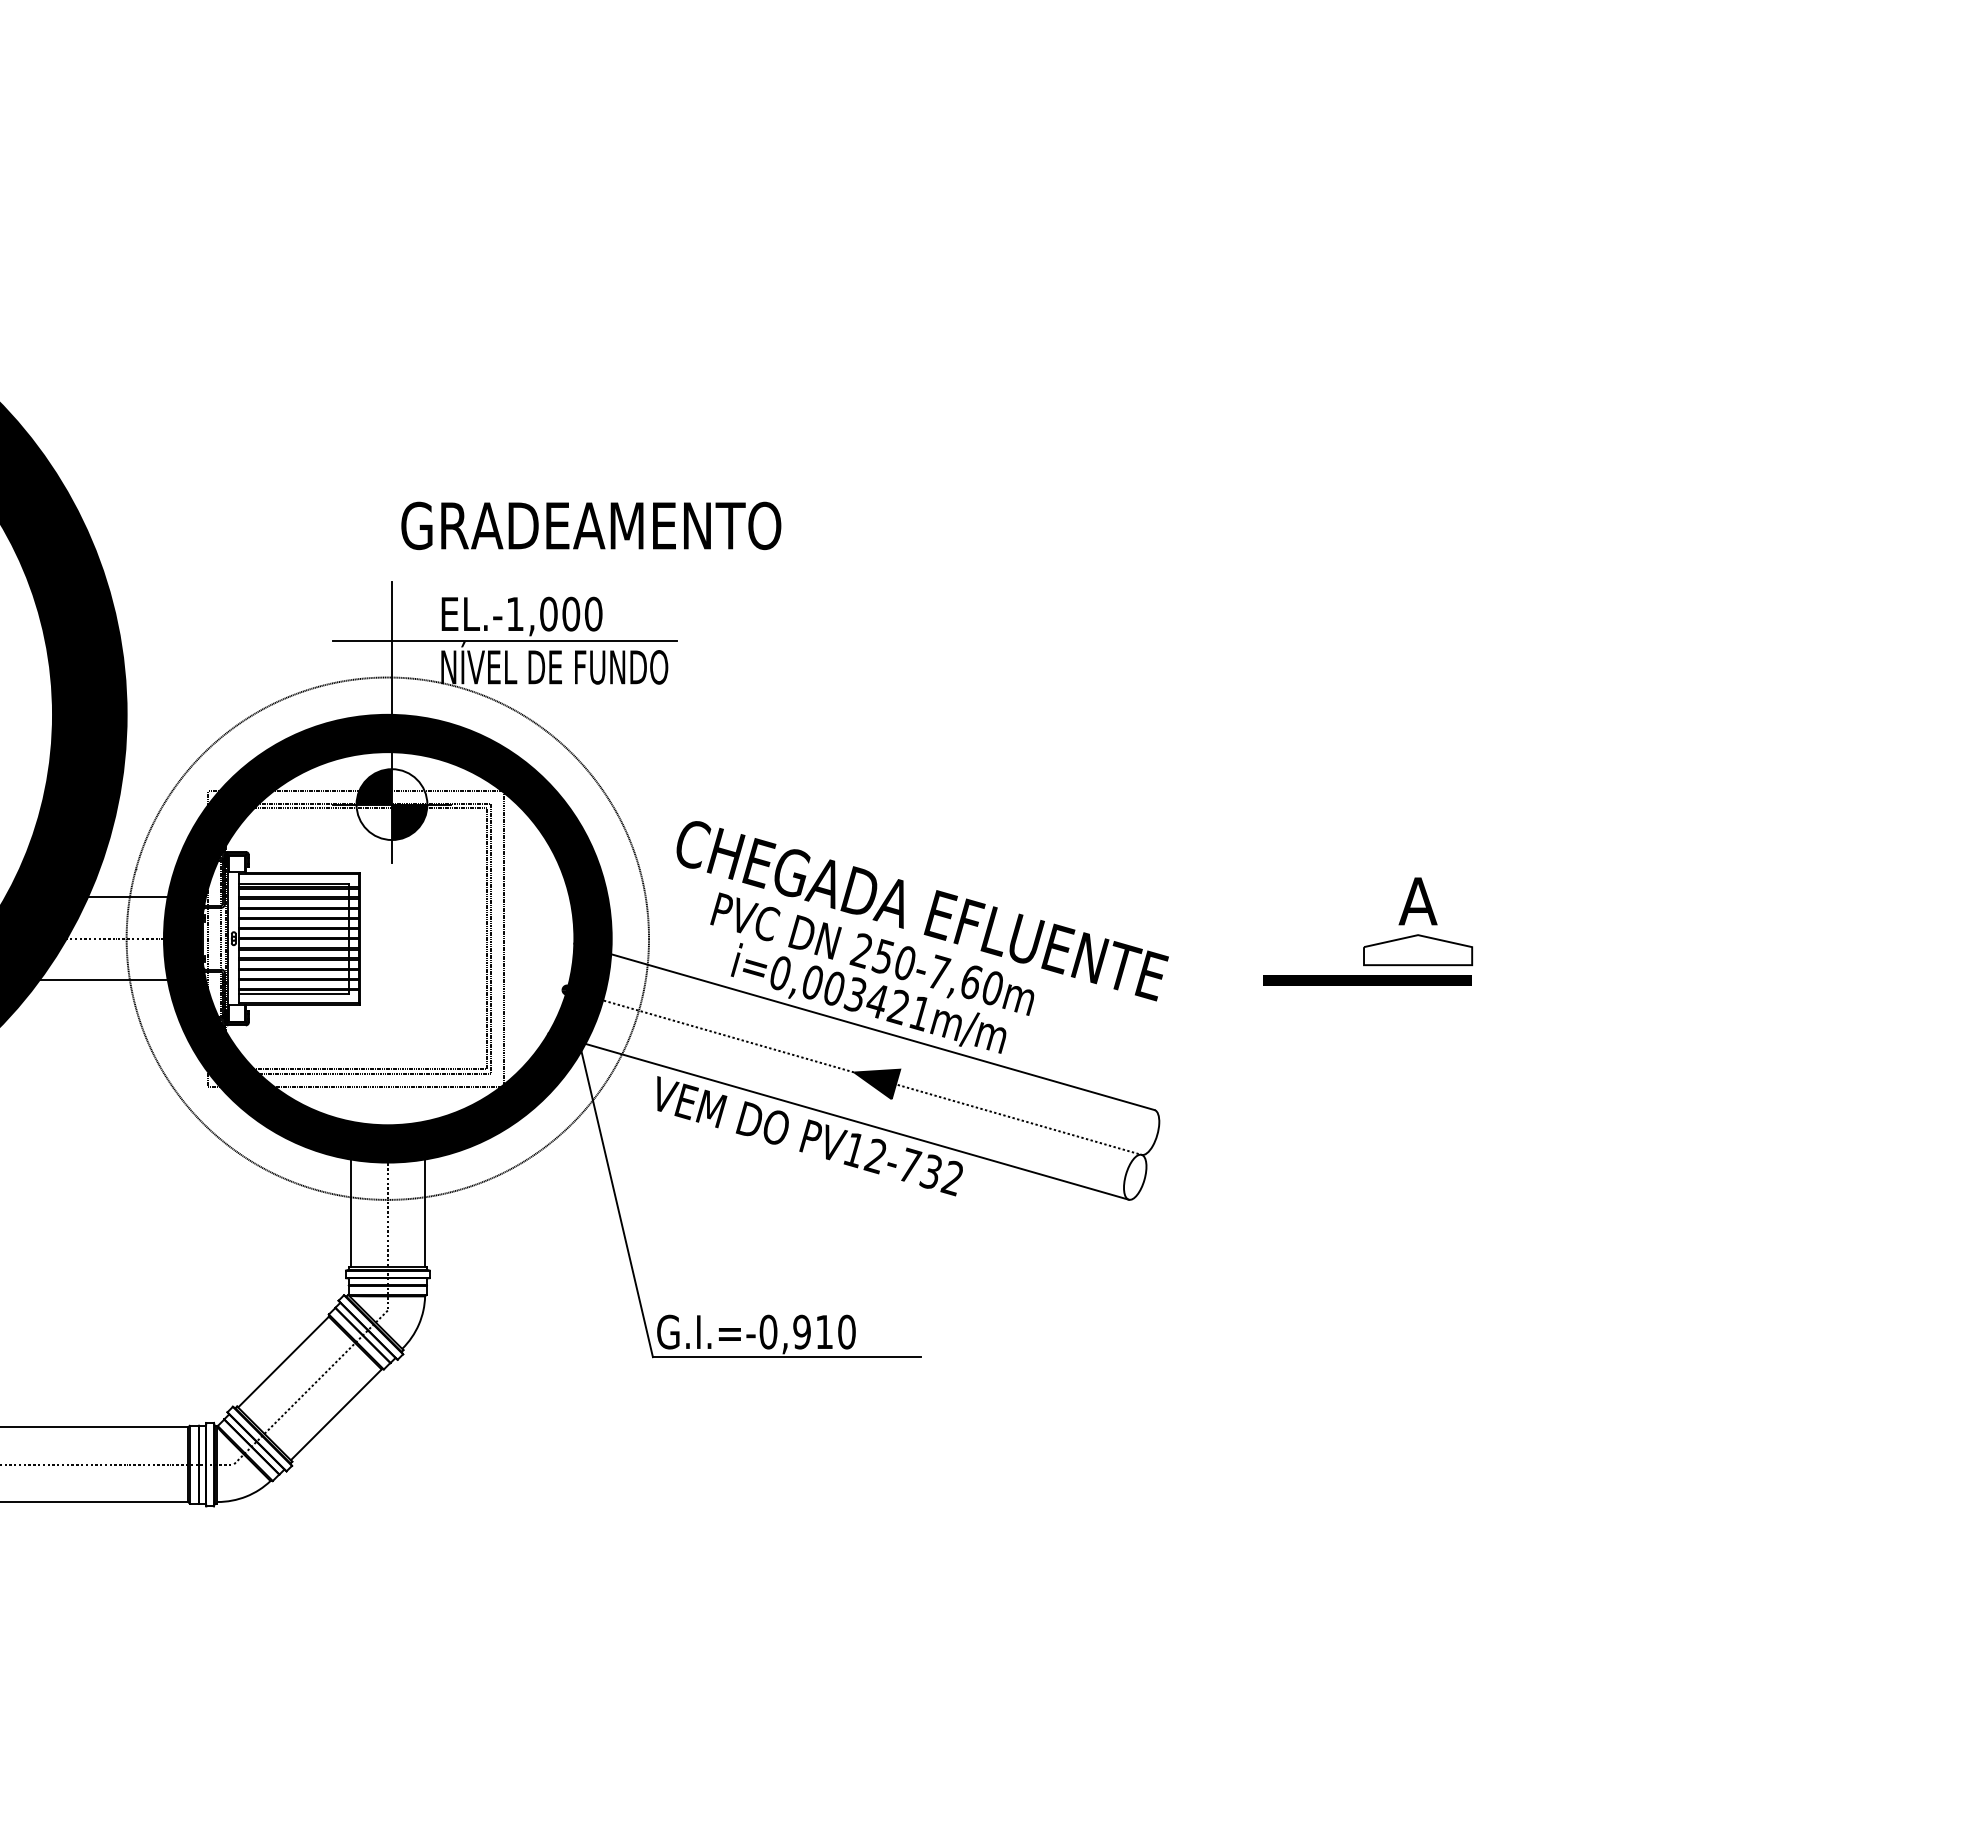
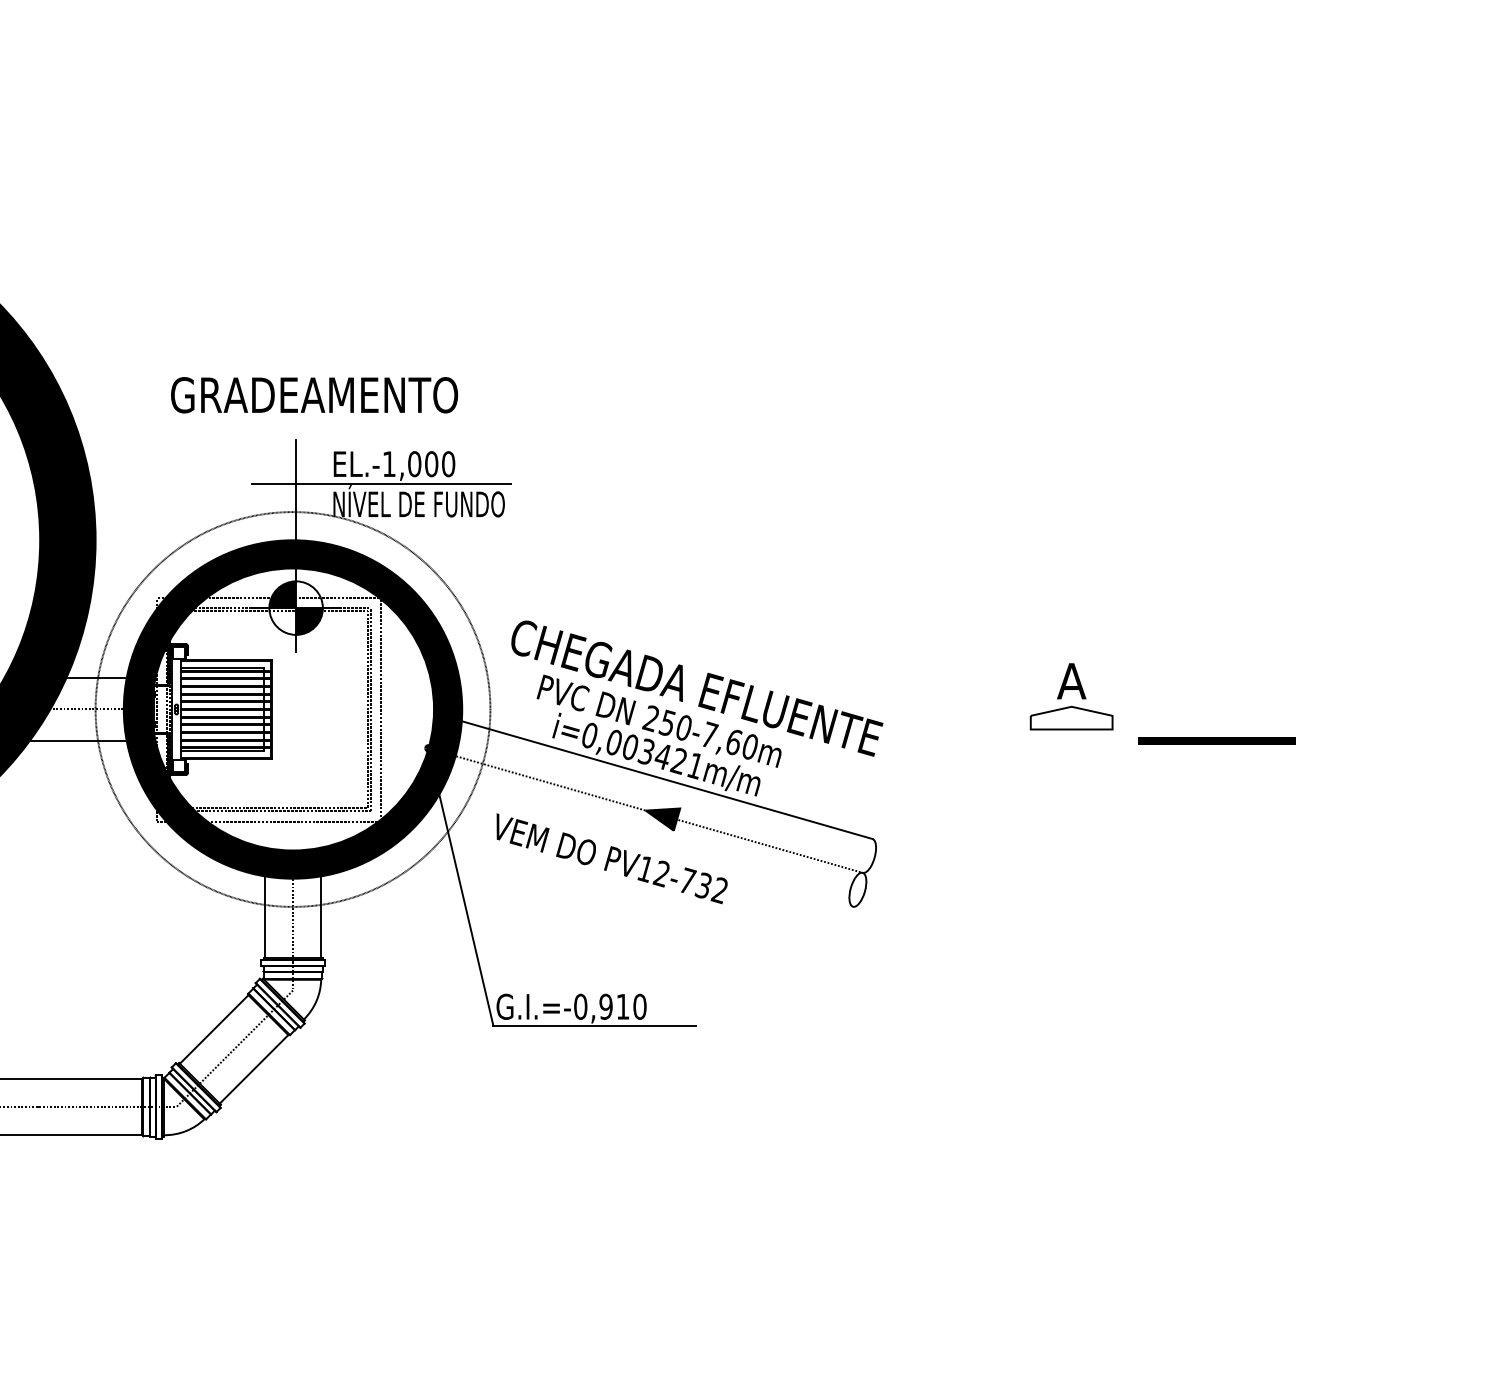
text: (591, 525) -> (314, 394), moved
line: (1367, 980) -> (1216, 741), moved
line: (838, 1116) -> (633, 843), removed

